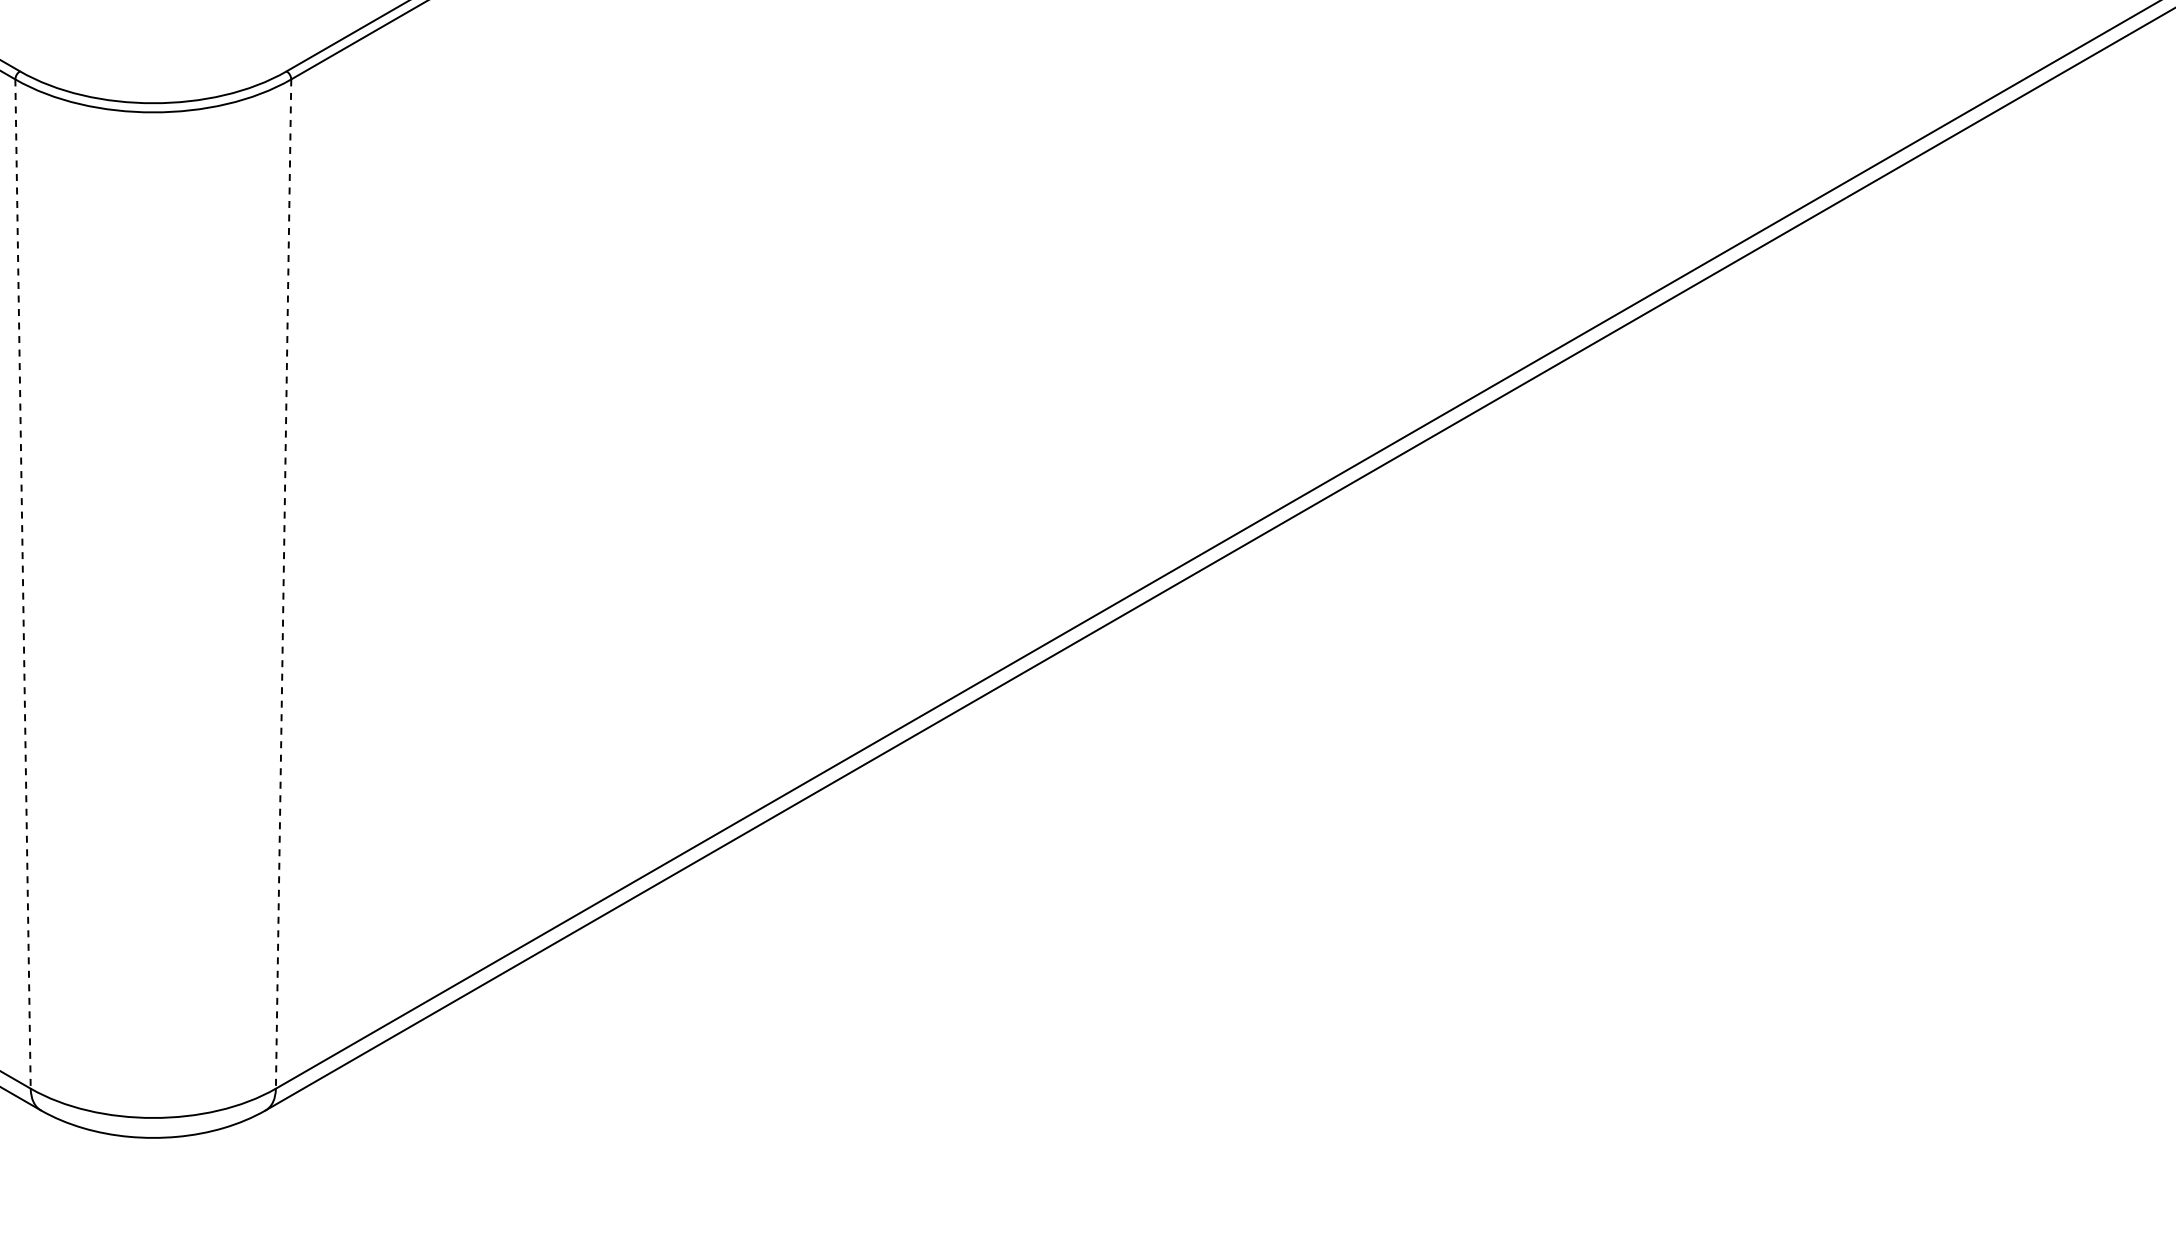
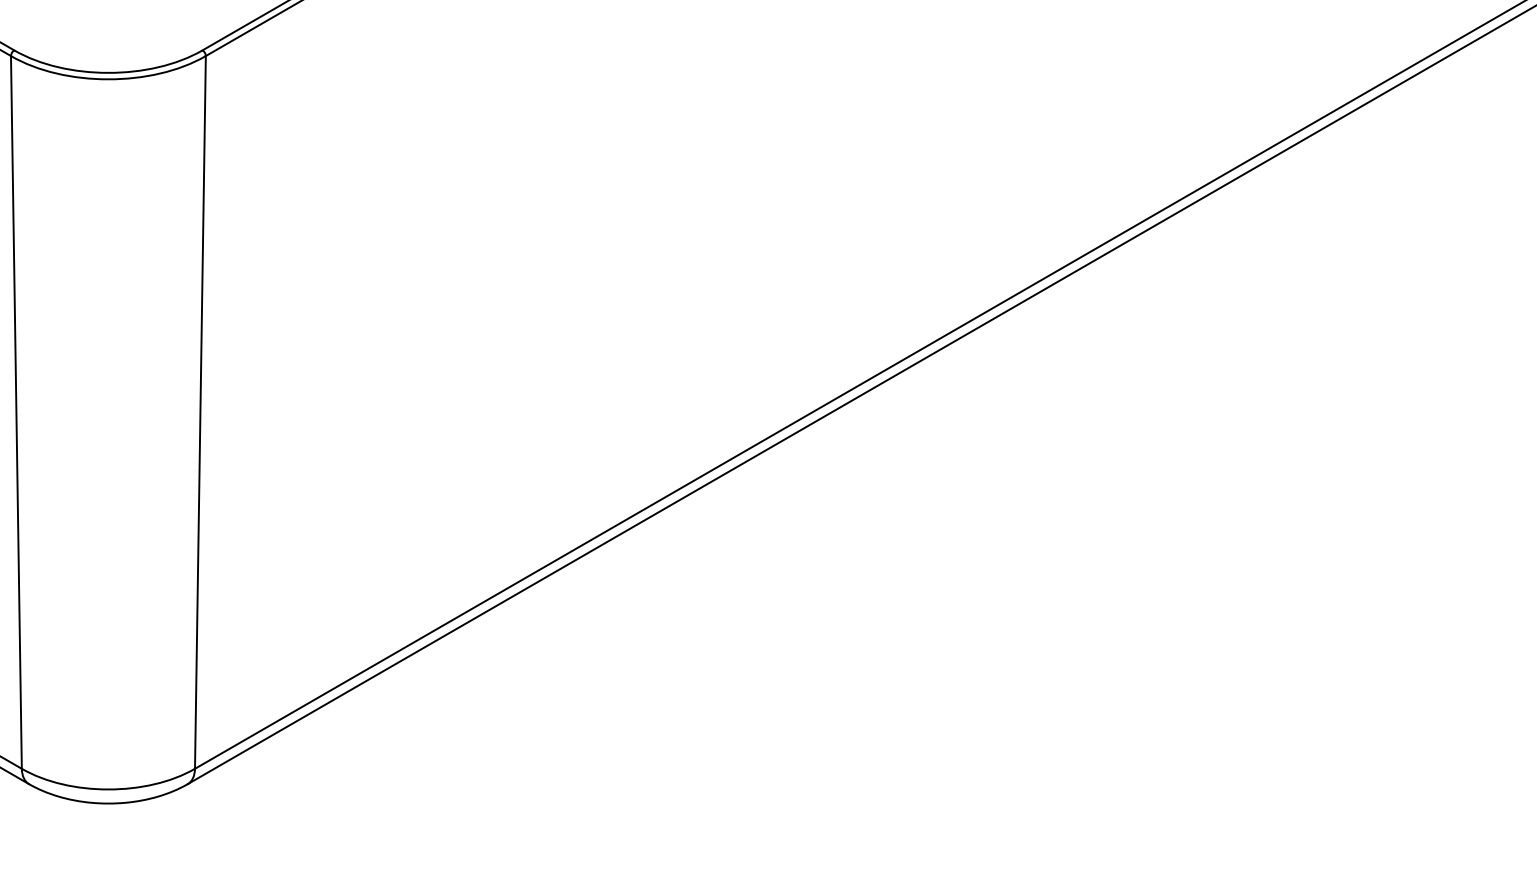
line: (23, 584) -> (16, 412), dashed -> solid
line: (283, 584) -> (200, 412), dashed -> solid

